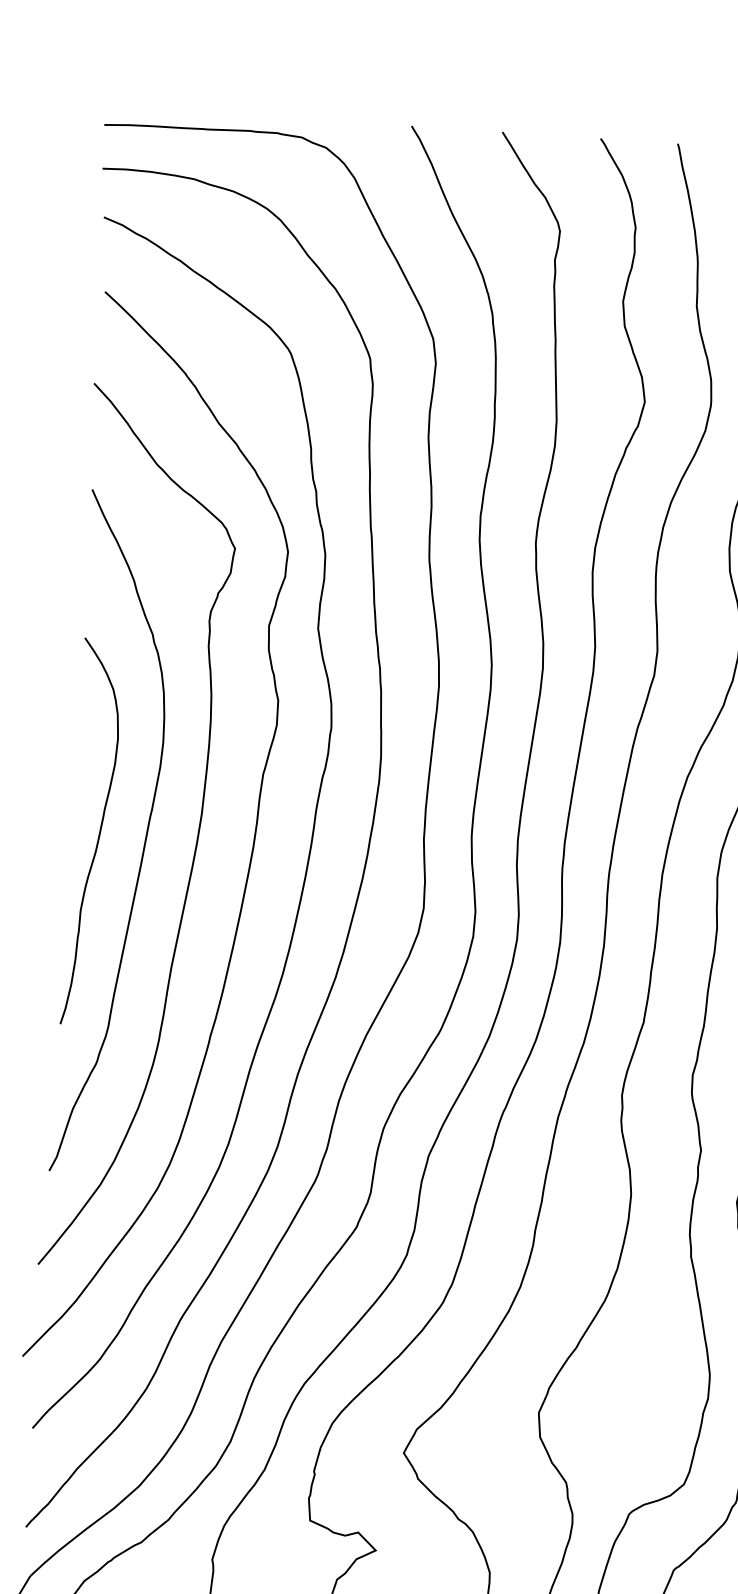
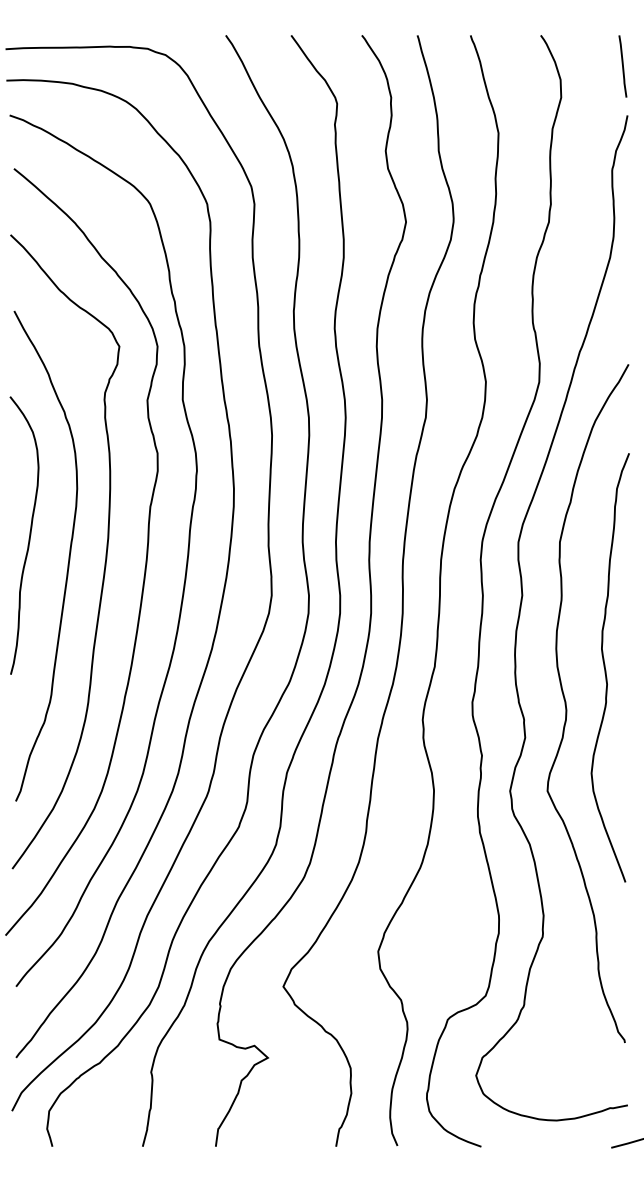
curve: (99, 832) -> (29, 535), moved

